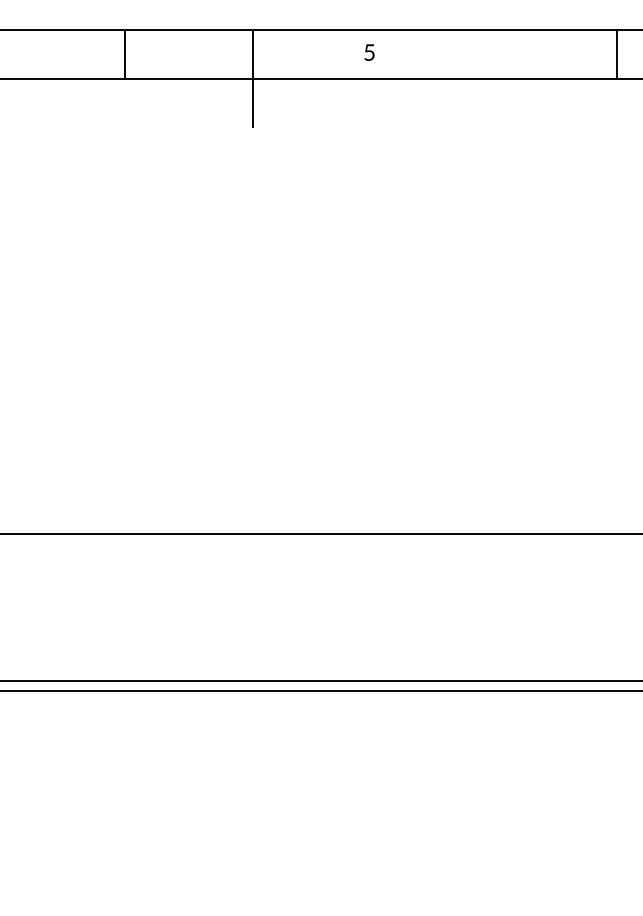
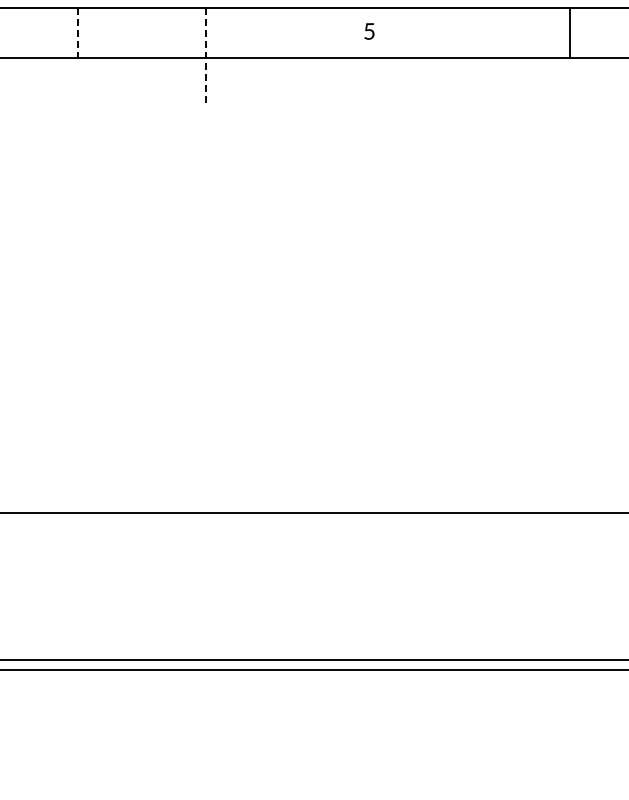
text: (369, 52) -> (369, 31), moved
line: (125, 54) -> (78, 33), solid -> dashed
line: (253, 79) -> (206, 58), solid -> dashed

